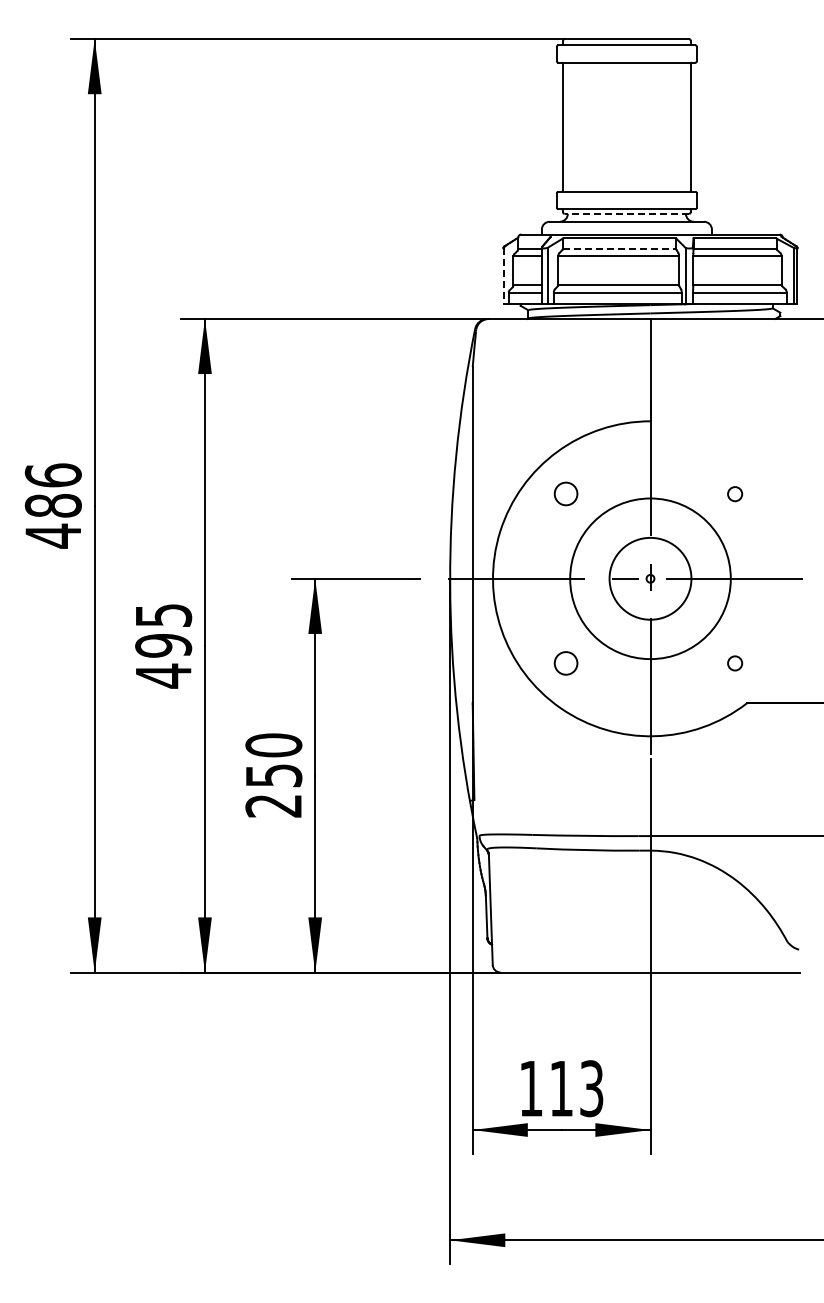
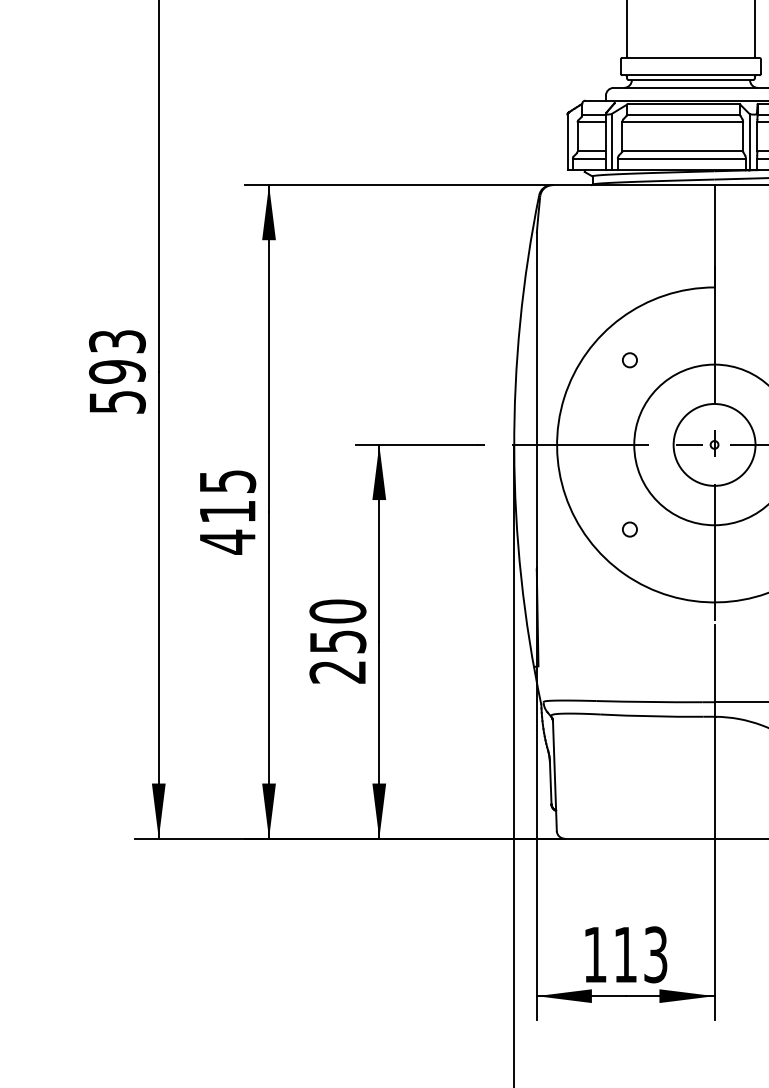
line: (626, 213) -> (690, 79), dashed -> solid
line: (619, 248) -> (683, 114), dashed -> solid
line: (503, 276) -> (567, 142), dashed -> solid
circle: (565, 494) -> (629, 360), size x0.62
text: (52, 505) -> (116, 371), 486 -> 593
text: (163, 645) -> (227, 511), 495 -> 415
circle: (565, 663) -> (629, 529), size x0.62

